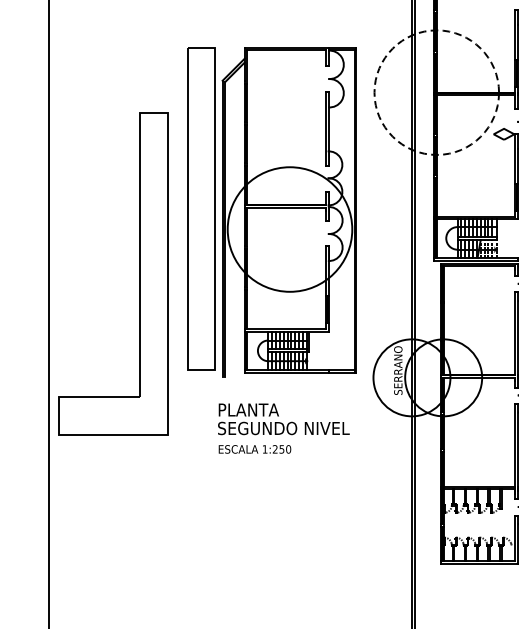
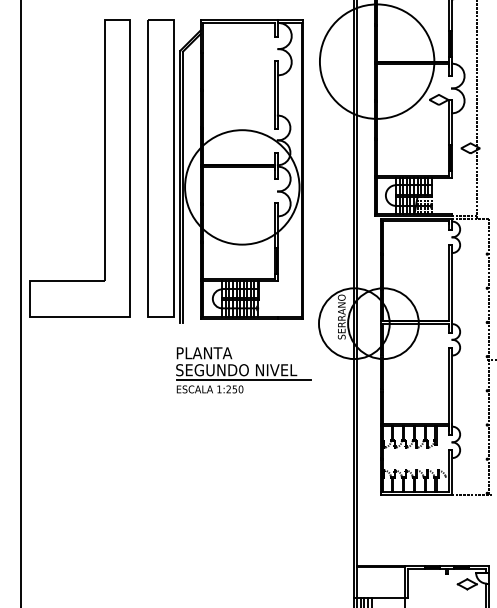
circle: (436, 92) -> (376, 61), dashed -> solid
part: (140, 274) -> (104, 168), moved
line: (292, 439) -> (244, 380), added

